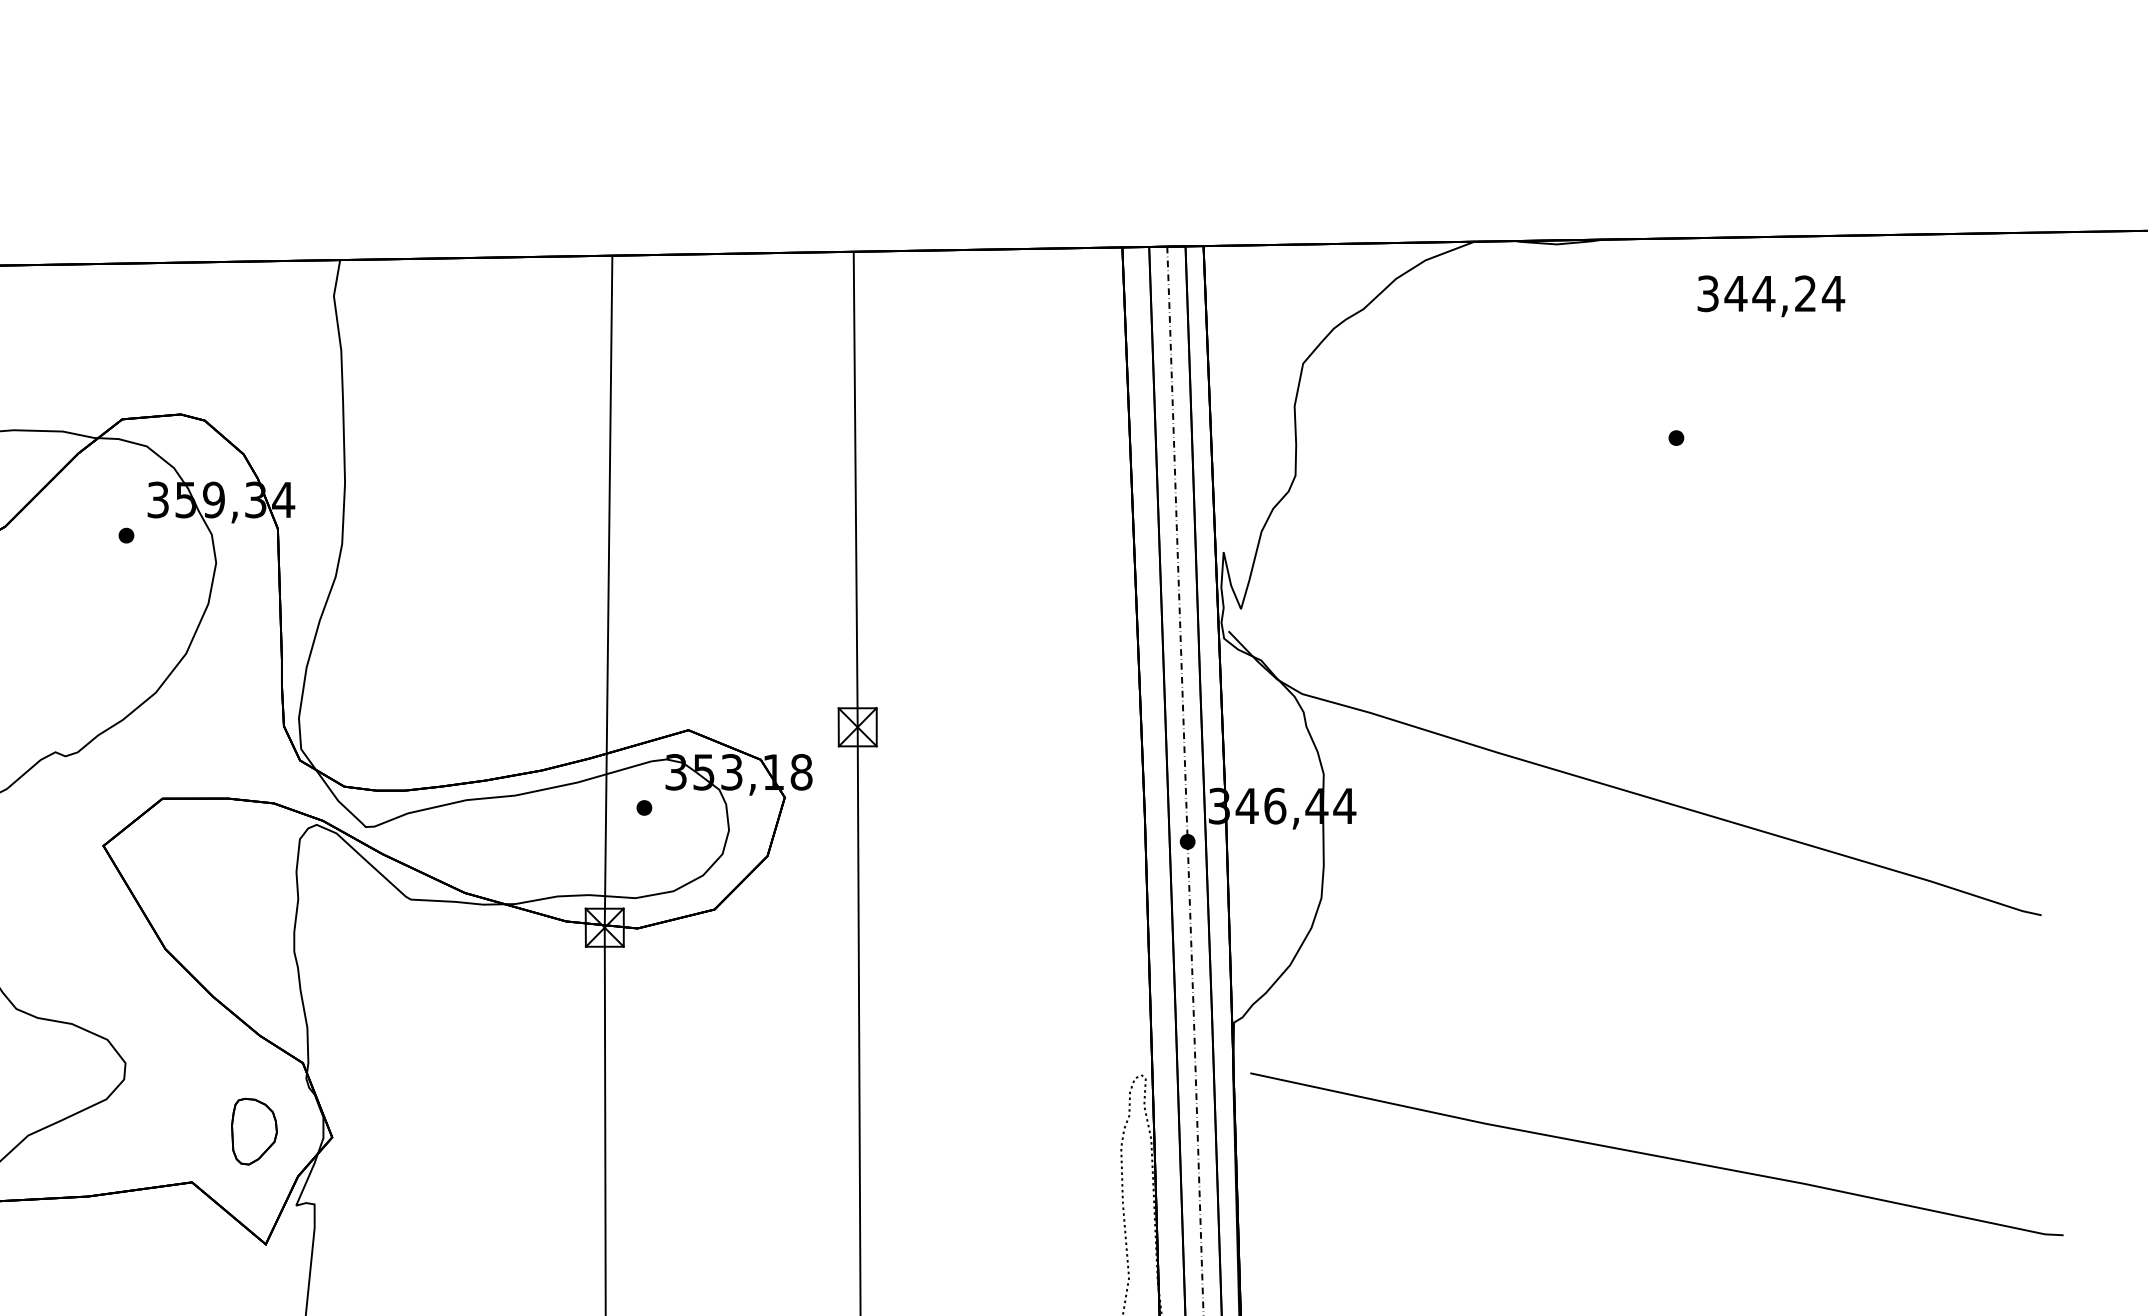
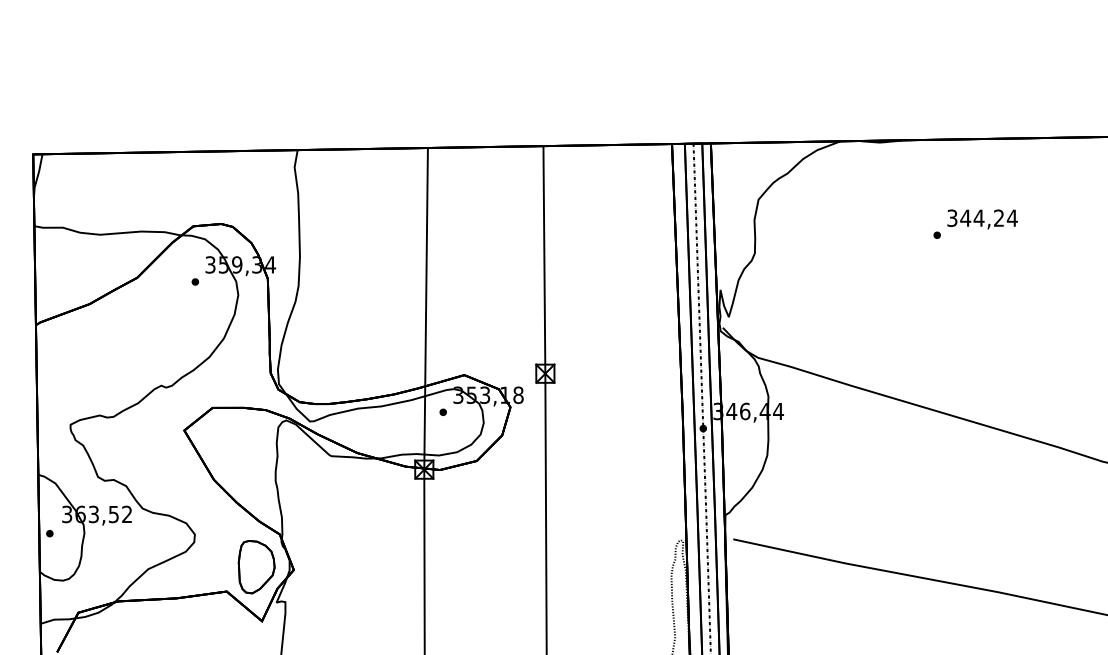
text: (1771, 296) -> (982, 219), moved
part: (254, 1132) -> (256, 567), size x1.67

